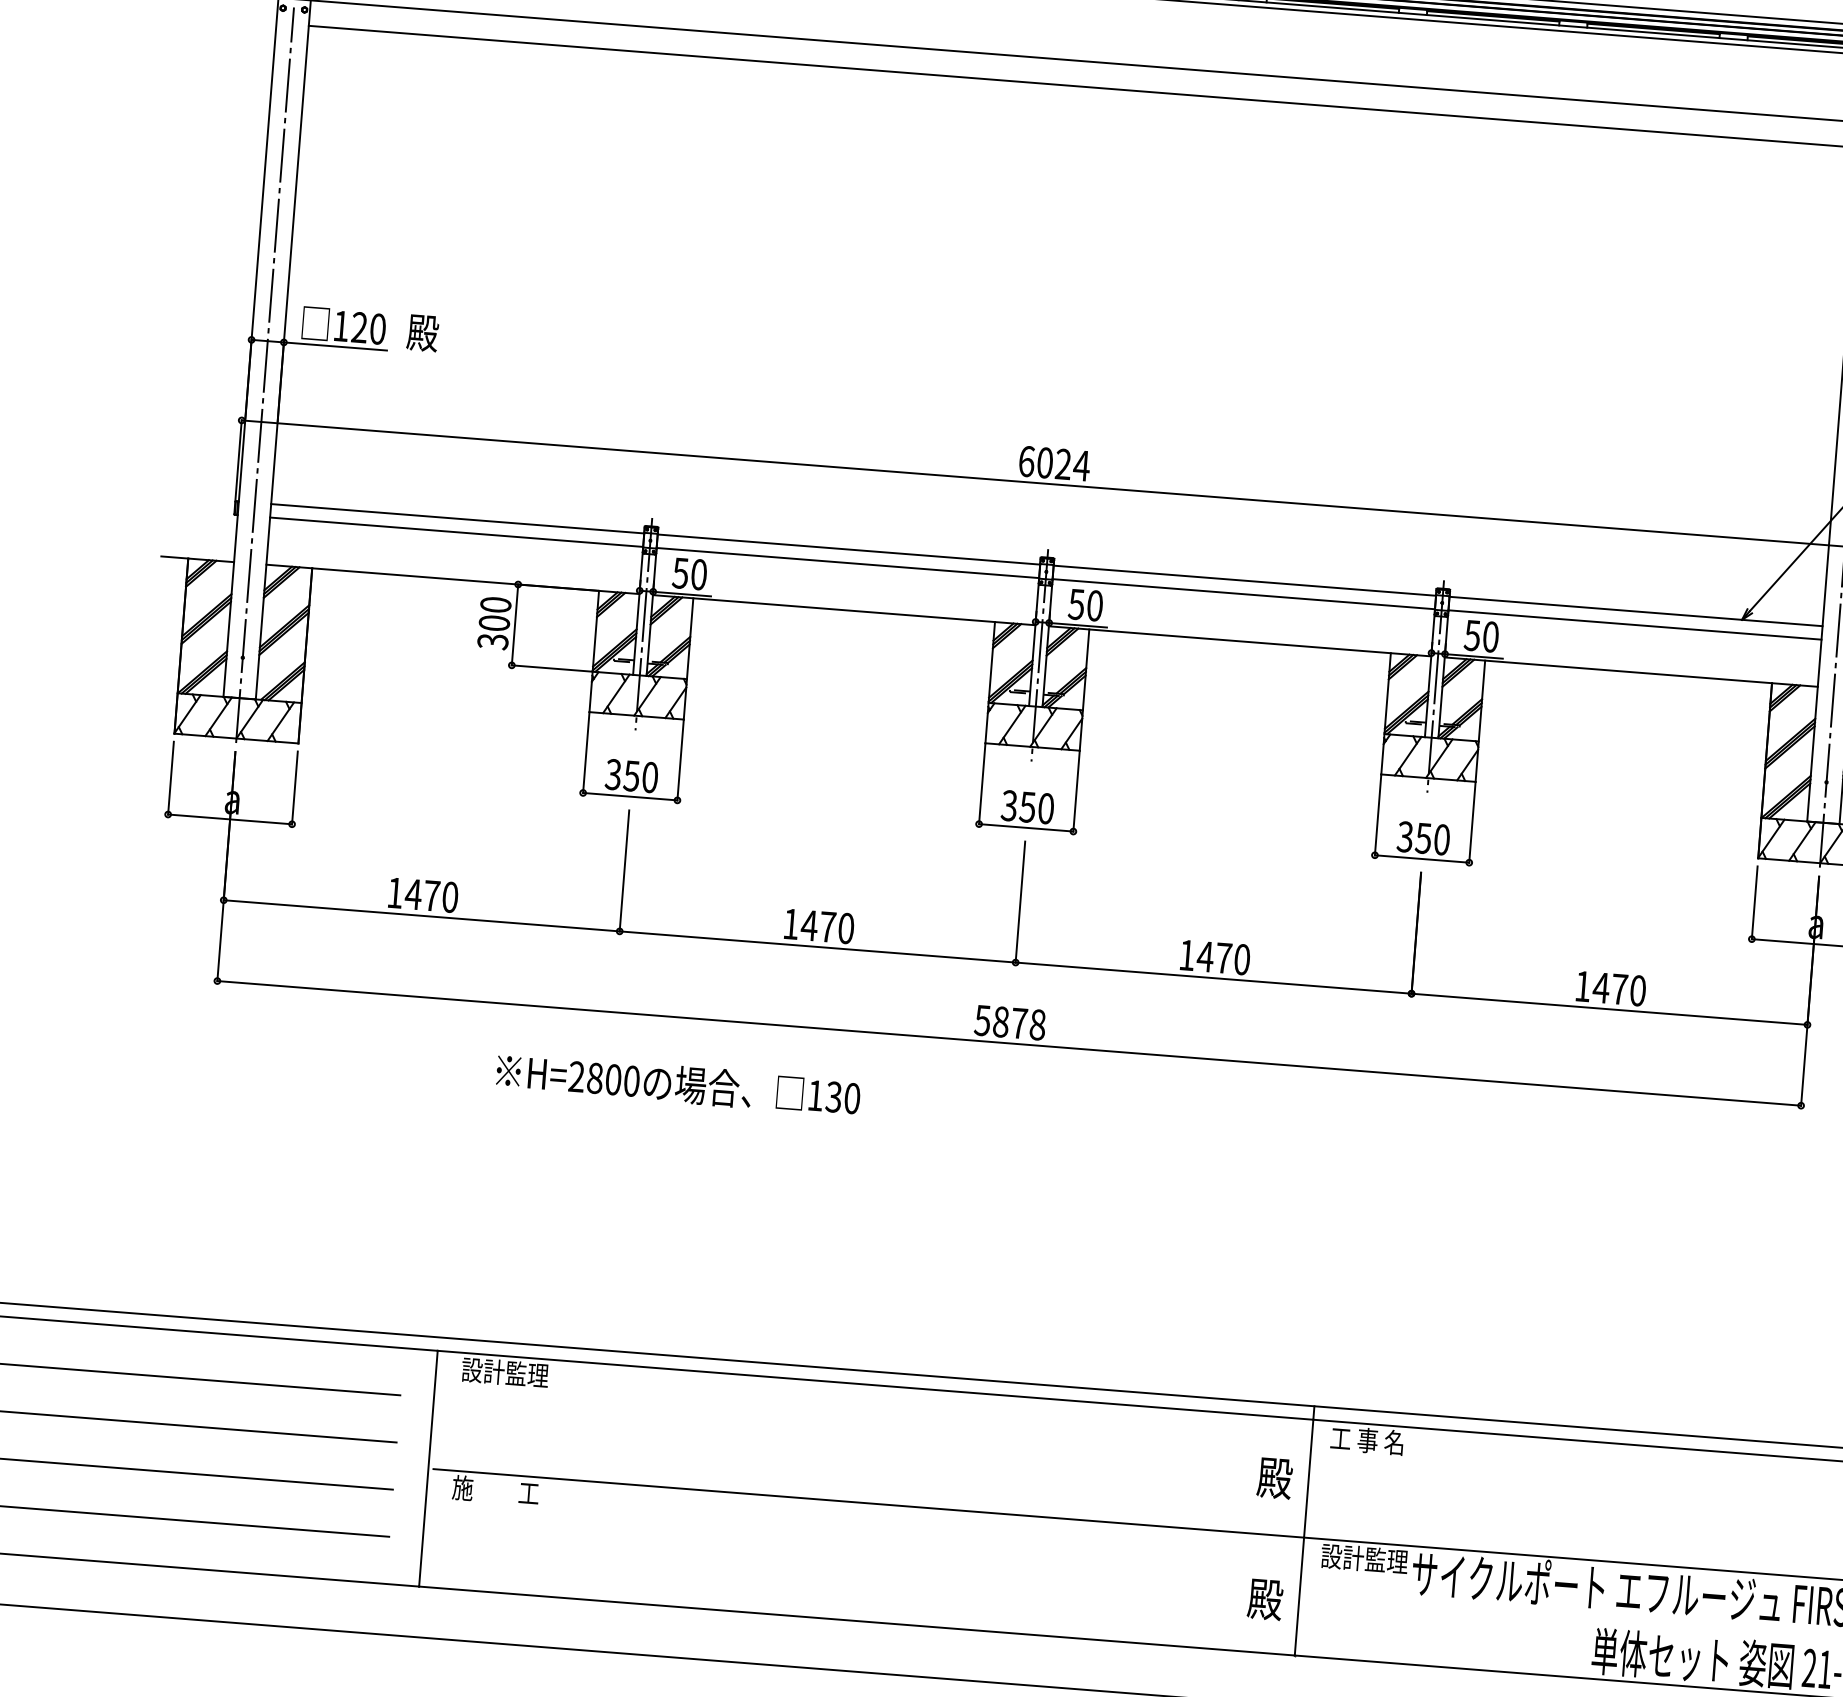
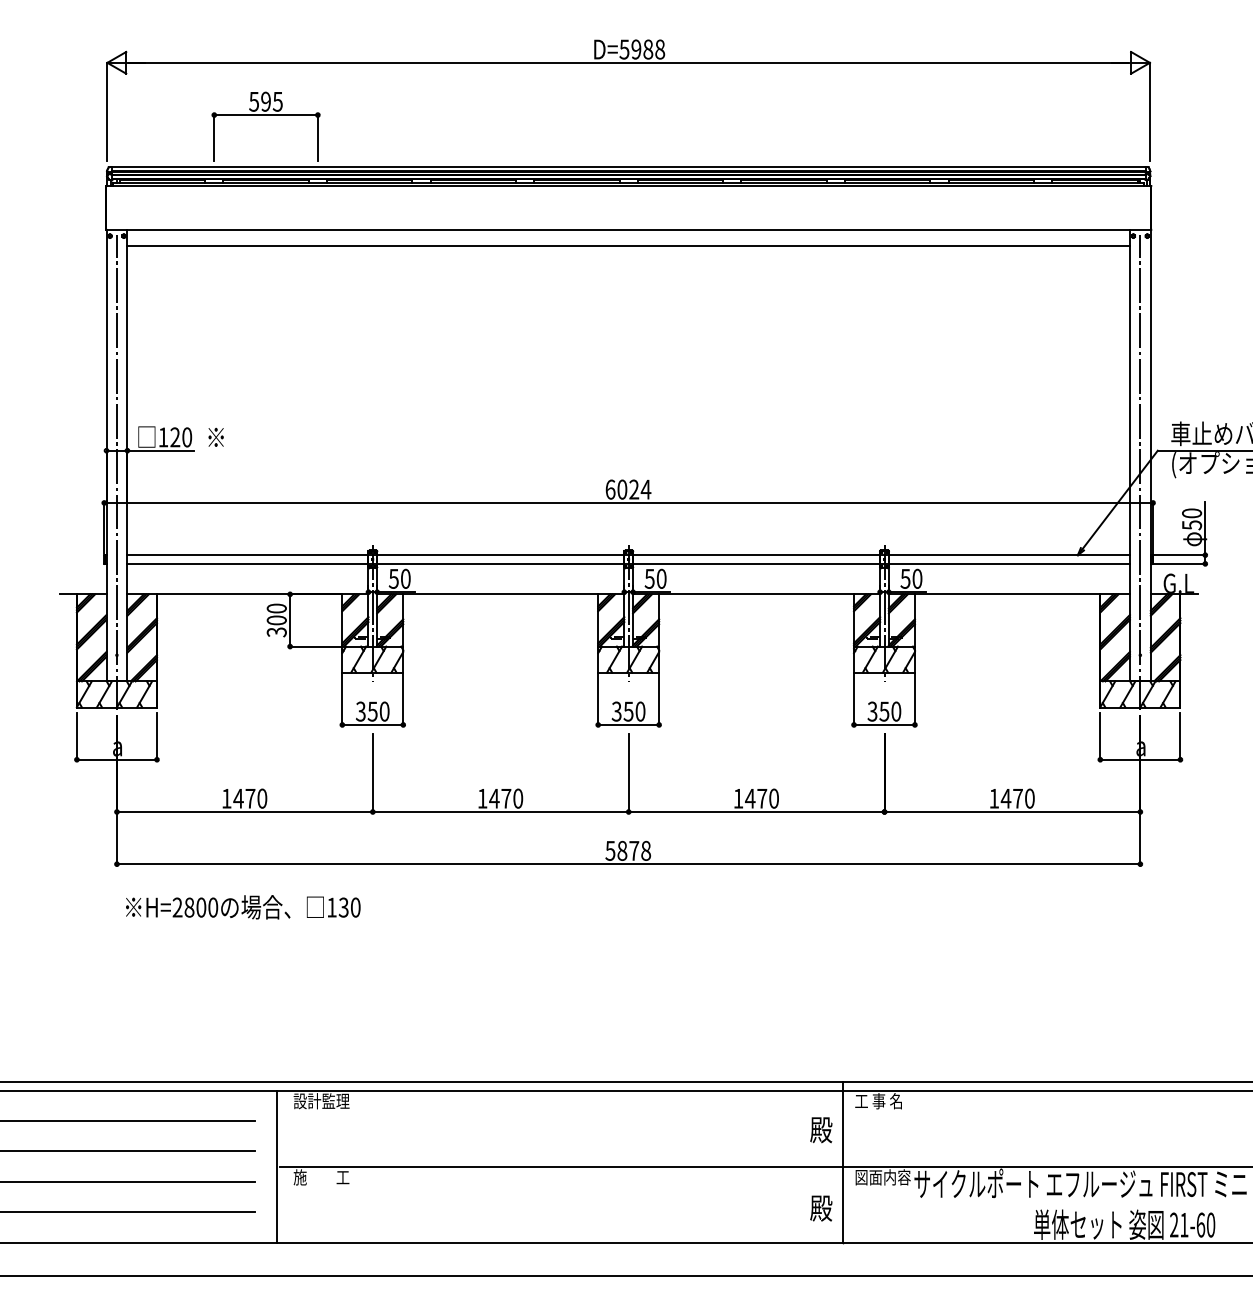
text: (423, 332) -> (216, 437), 殿 -> ※
text: (678, 1084) -> (243, 907), moved
text: (1363, 1559) -> (882, 1177), 設計監理 -> 図面内容

